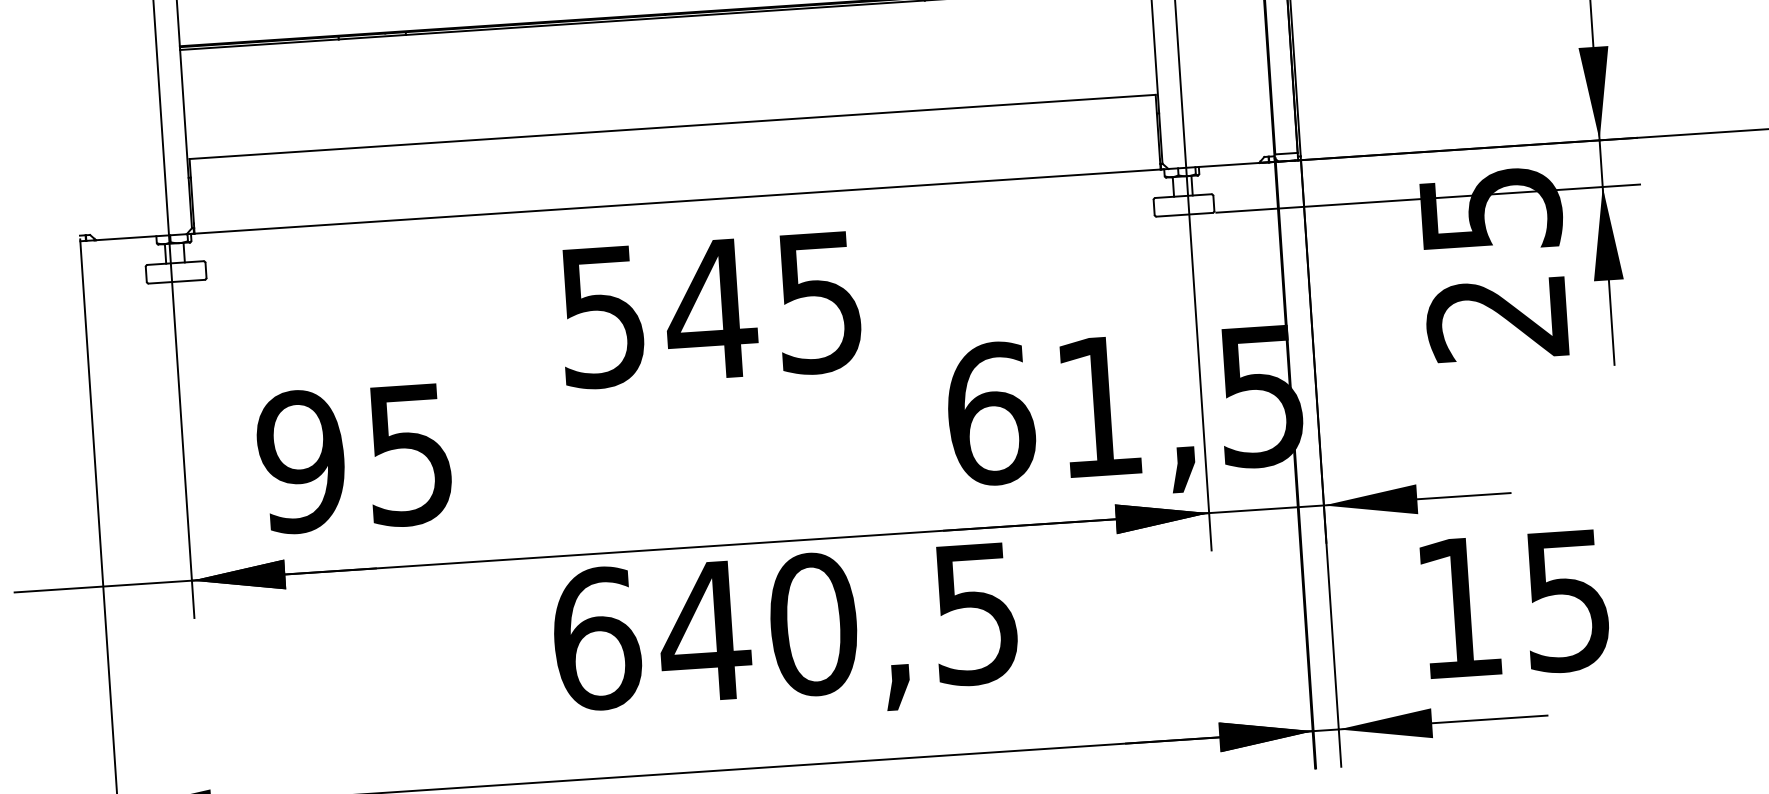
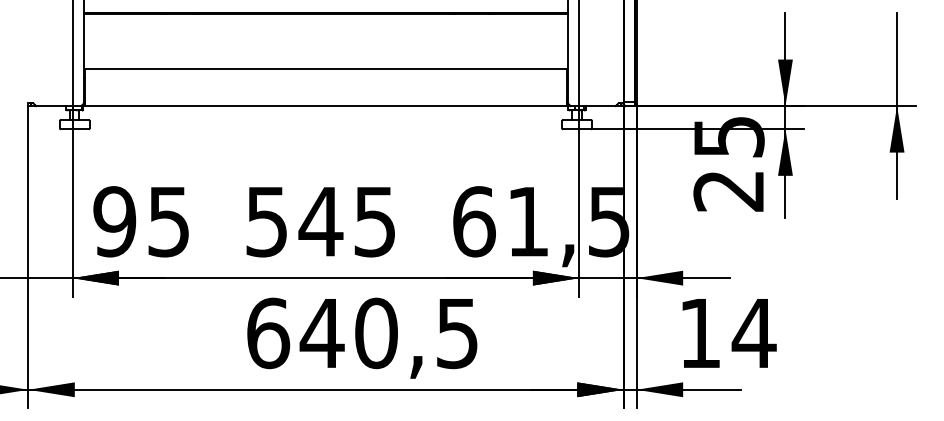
text: (710, 311) -> (320, 222), moved
text: (353, 457) -> (140, 221), moved
text: (1565, 602) -> (753, 334), 15 -> 14
text: (786, 634) -> (362, 337), moved

